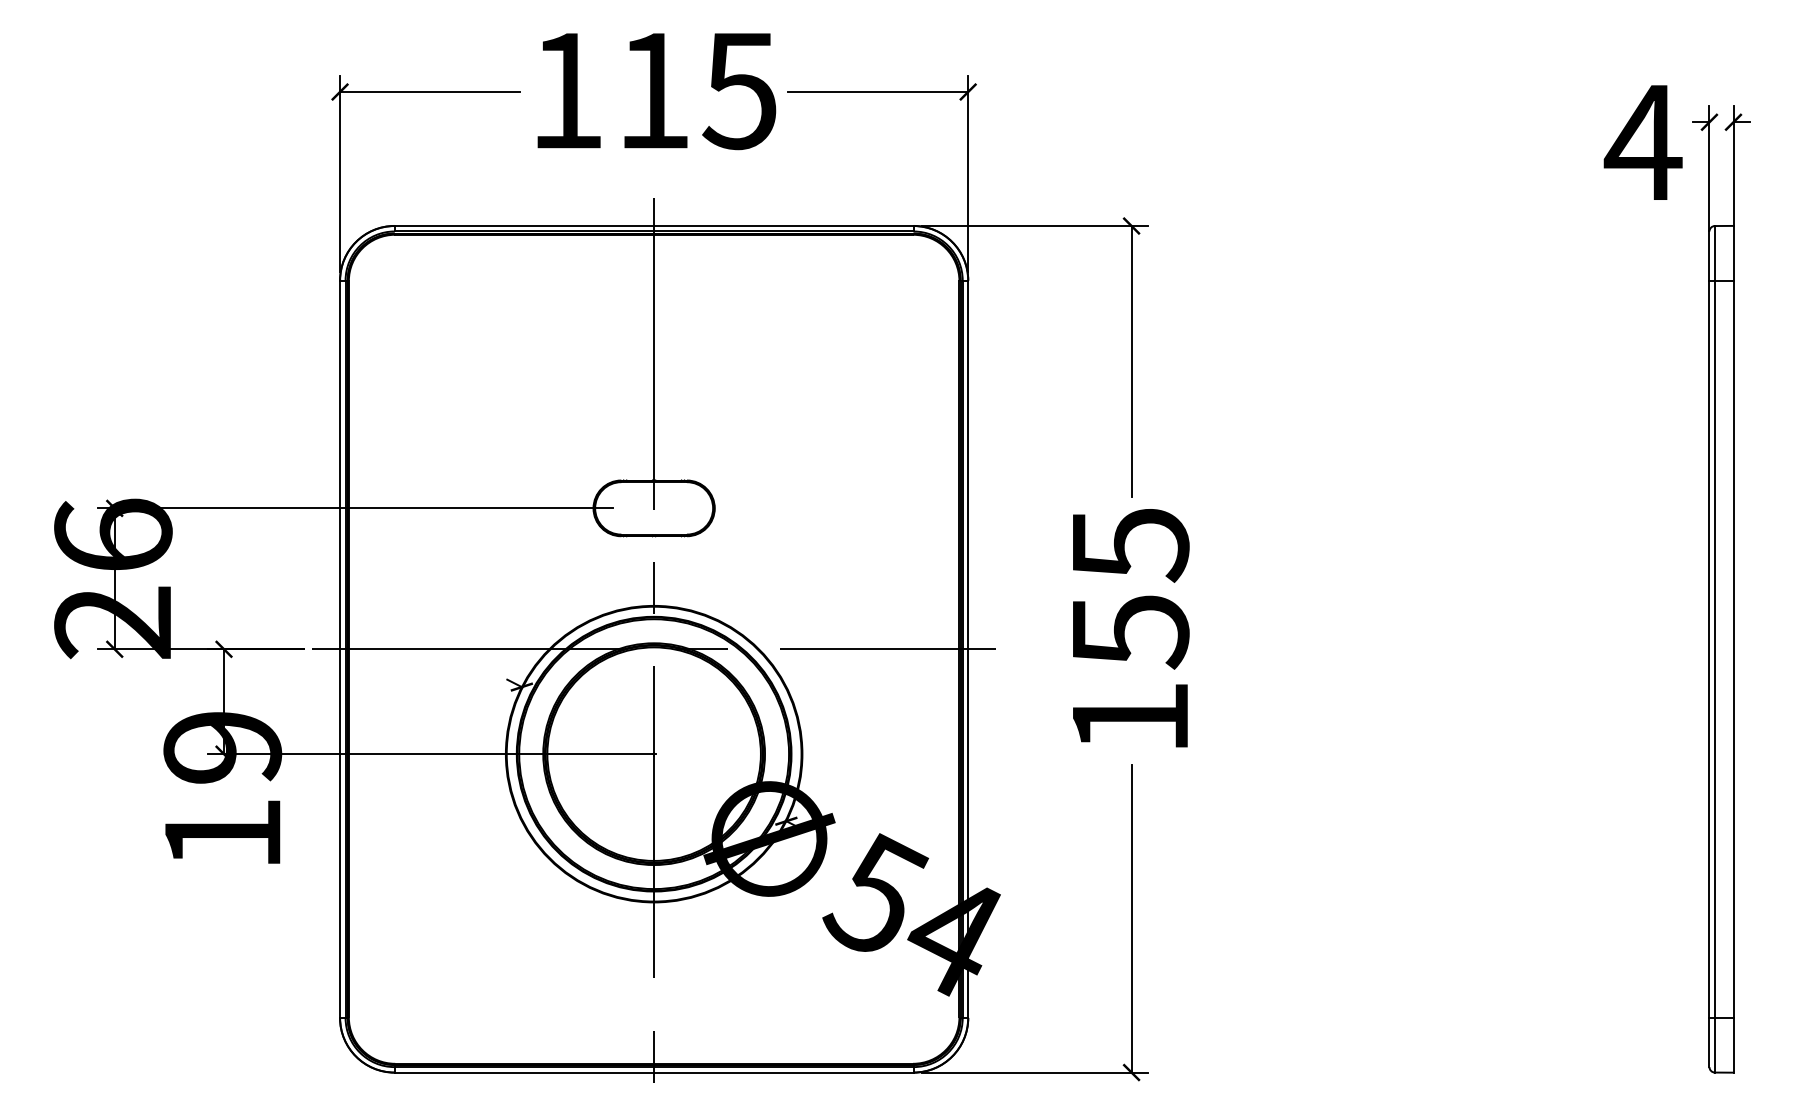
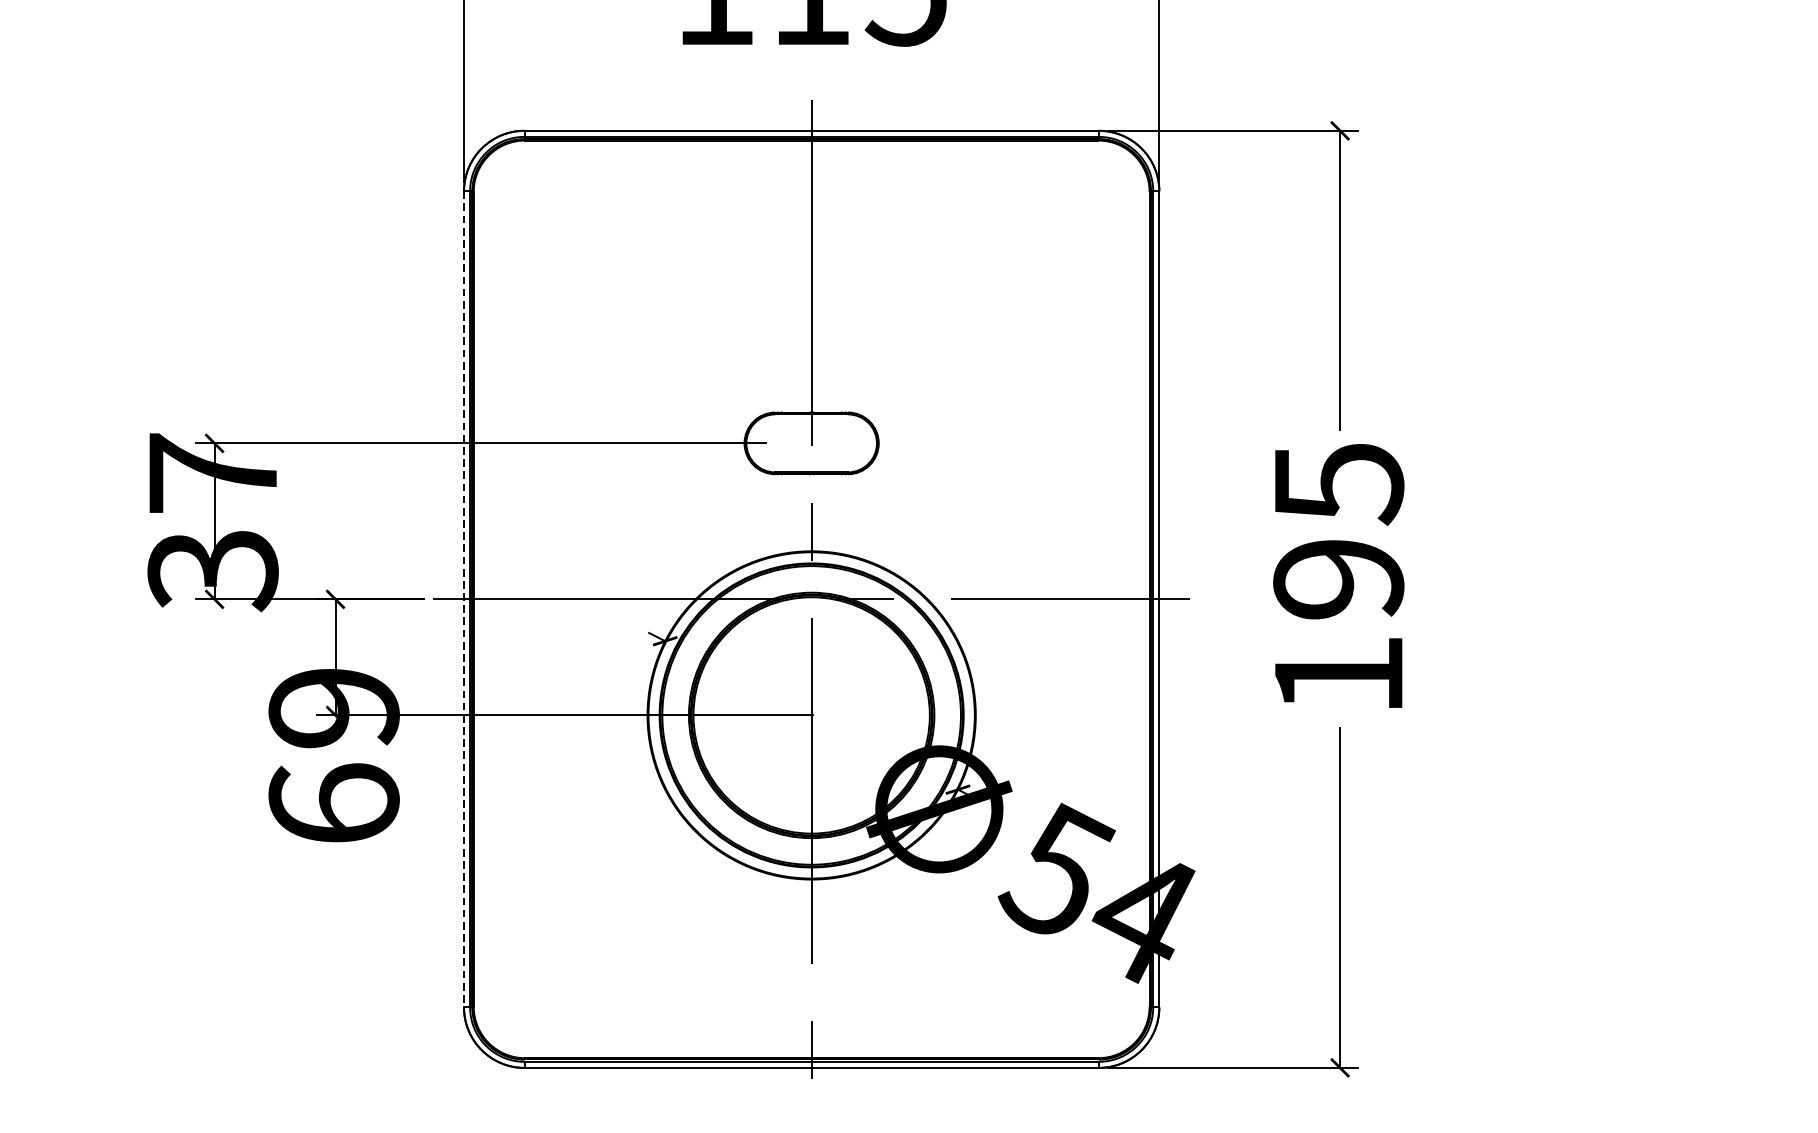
text: (113, 579) -> (213, 522), 26 -> 37
text: (1130, 632) -> (1338, 580), 155 -> 195
line: (340, 649) -> (464, 599), solid -> dashed
text: (222, 832) -> (333, 802), 19 -> 69

